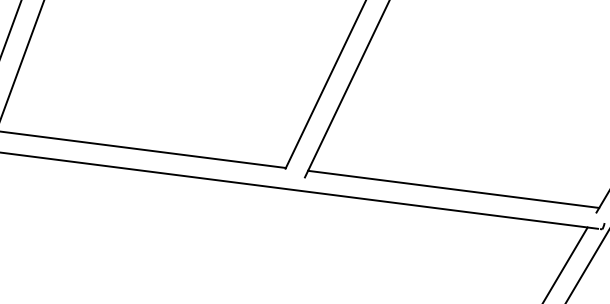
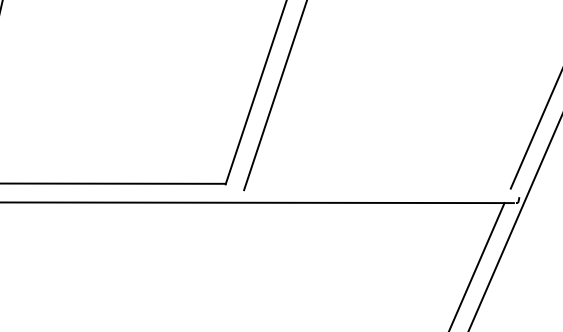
line: (453, 188) -> (379, 183), removed

